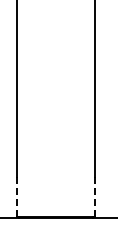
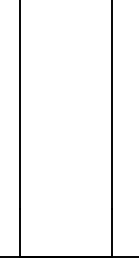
line: (94, 196) -> (111, 231), dashed -> solid
line: (17, 197) -> (20, 233), dashed -> solid

